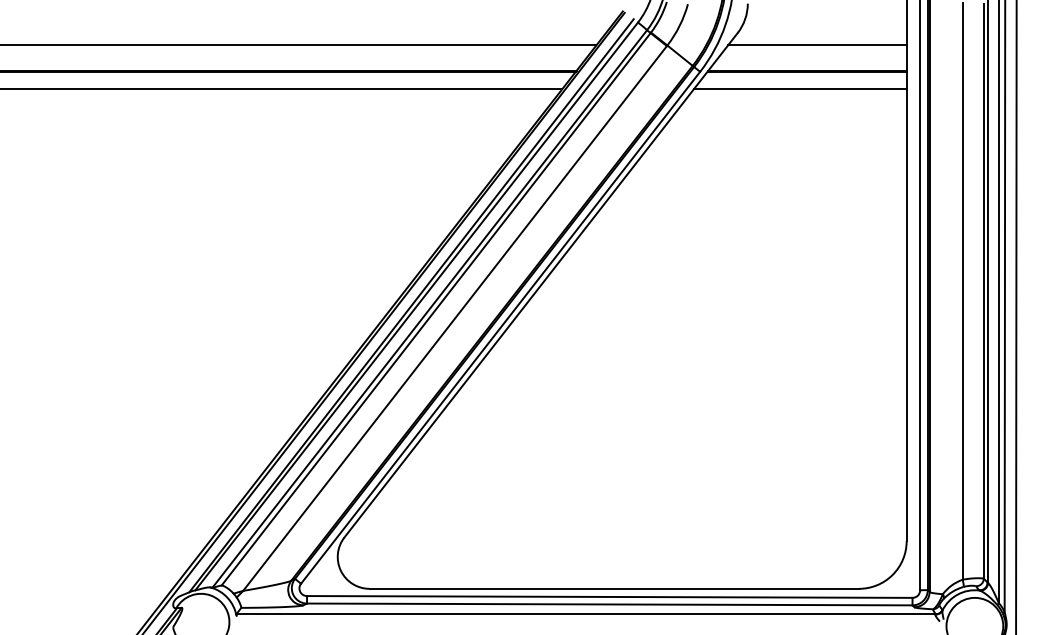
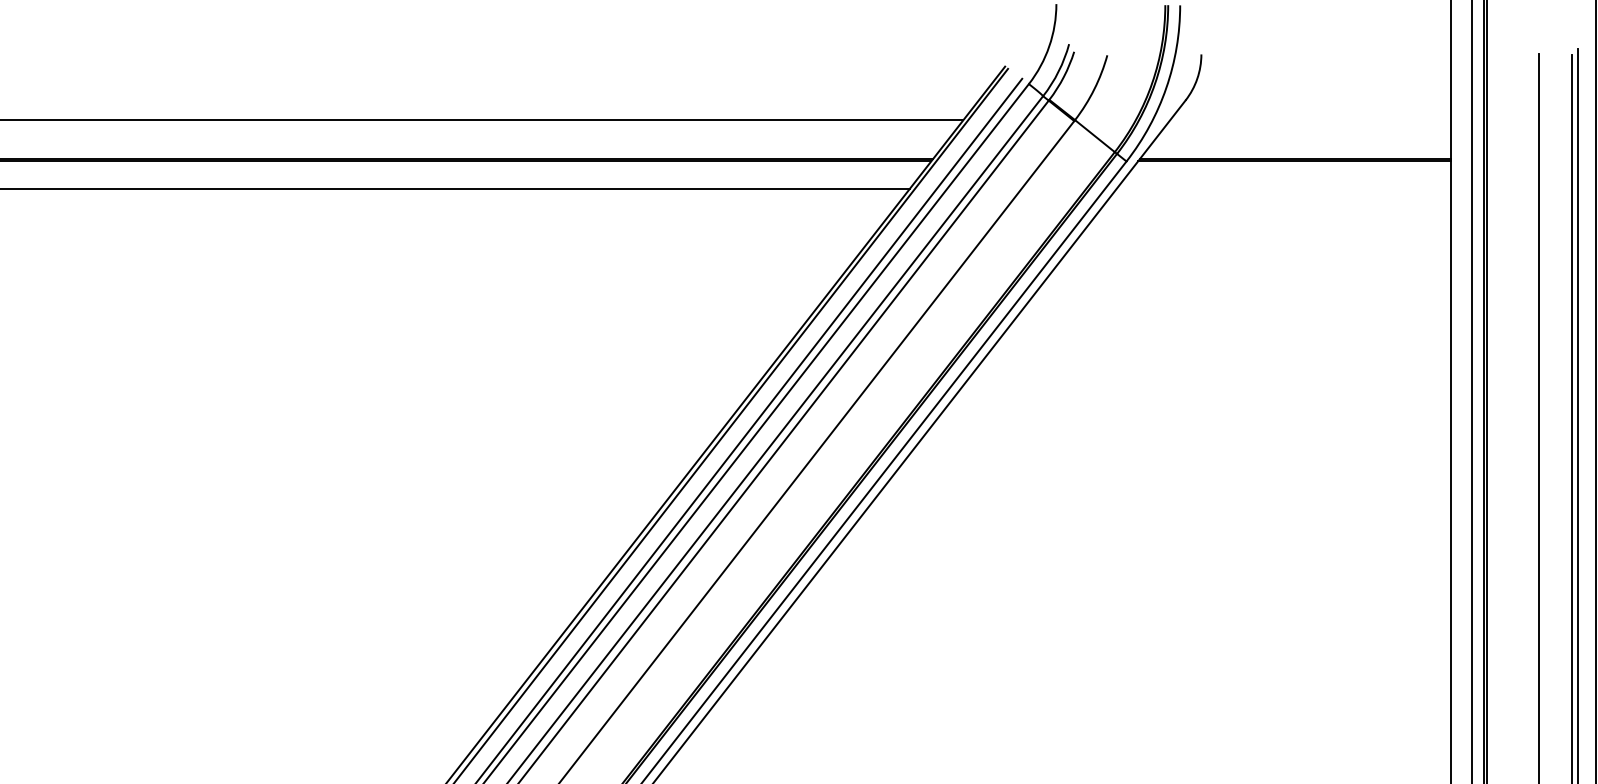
line: (817, 45) -> (1310, 120), removed
line: (800, 89) -> (1284, 189), removed

